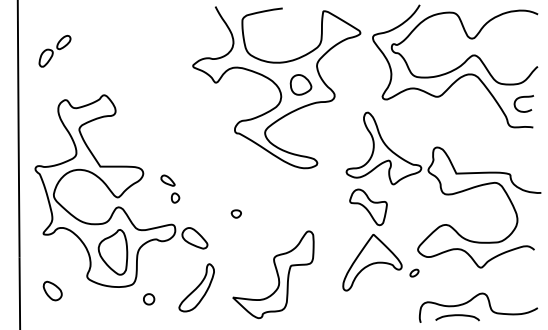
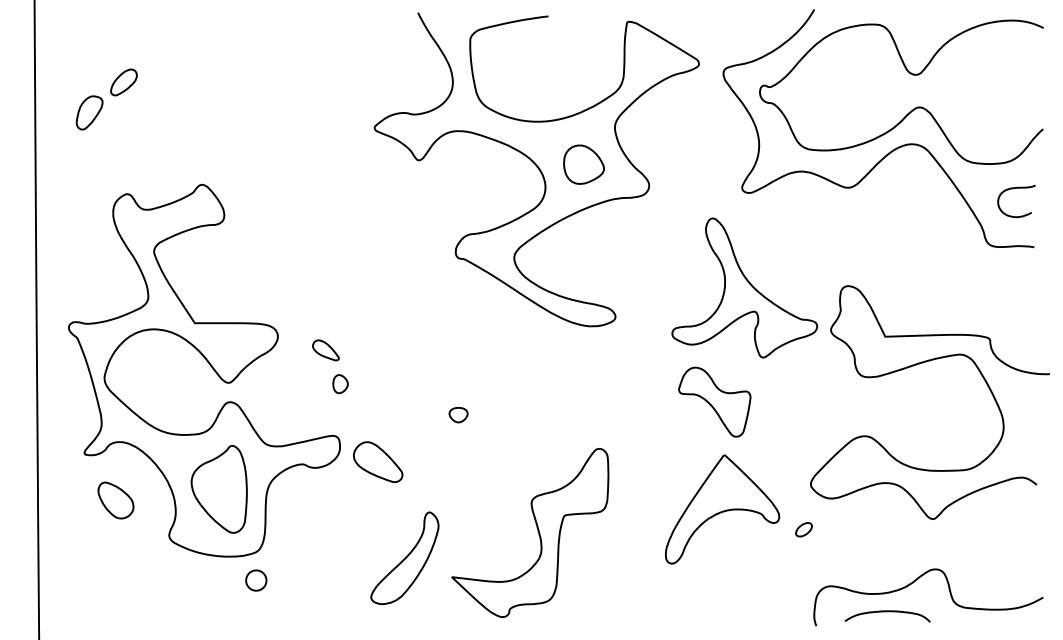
part: (196, 287) -> (404, 557), moved
part: (52, 290) -> (115, 499), moved
part: (149, 299) -> (257, 580), moved

